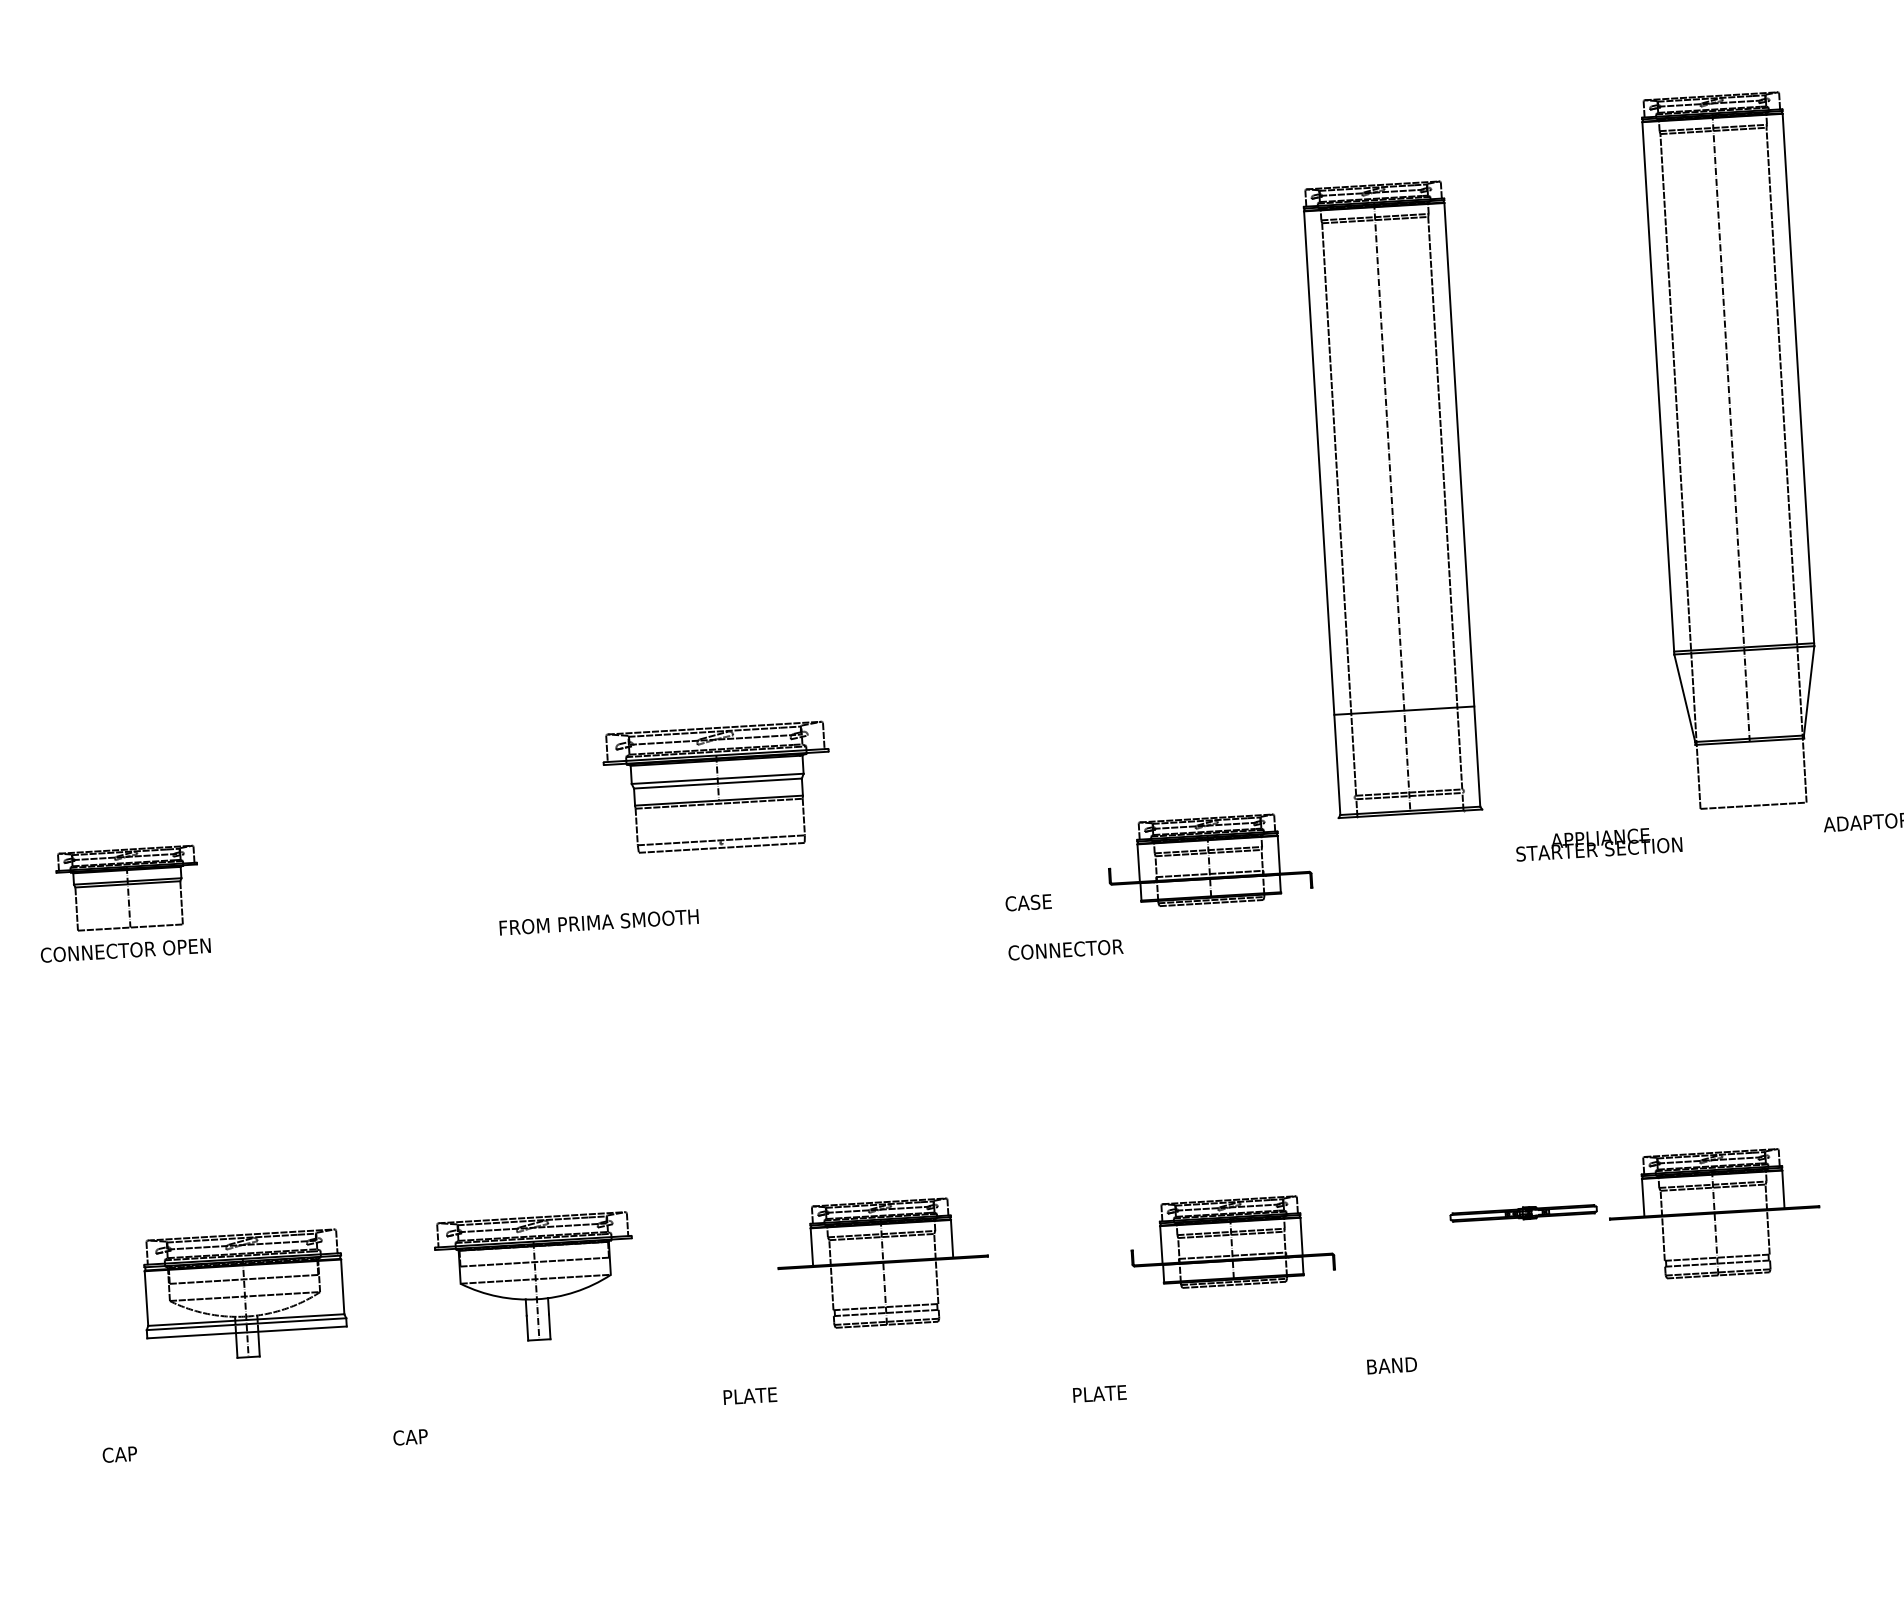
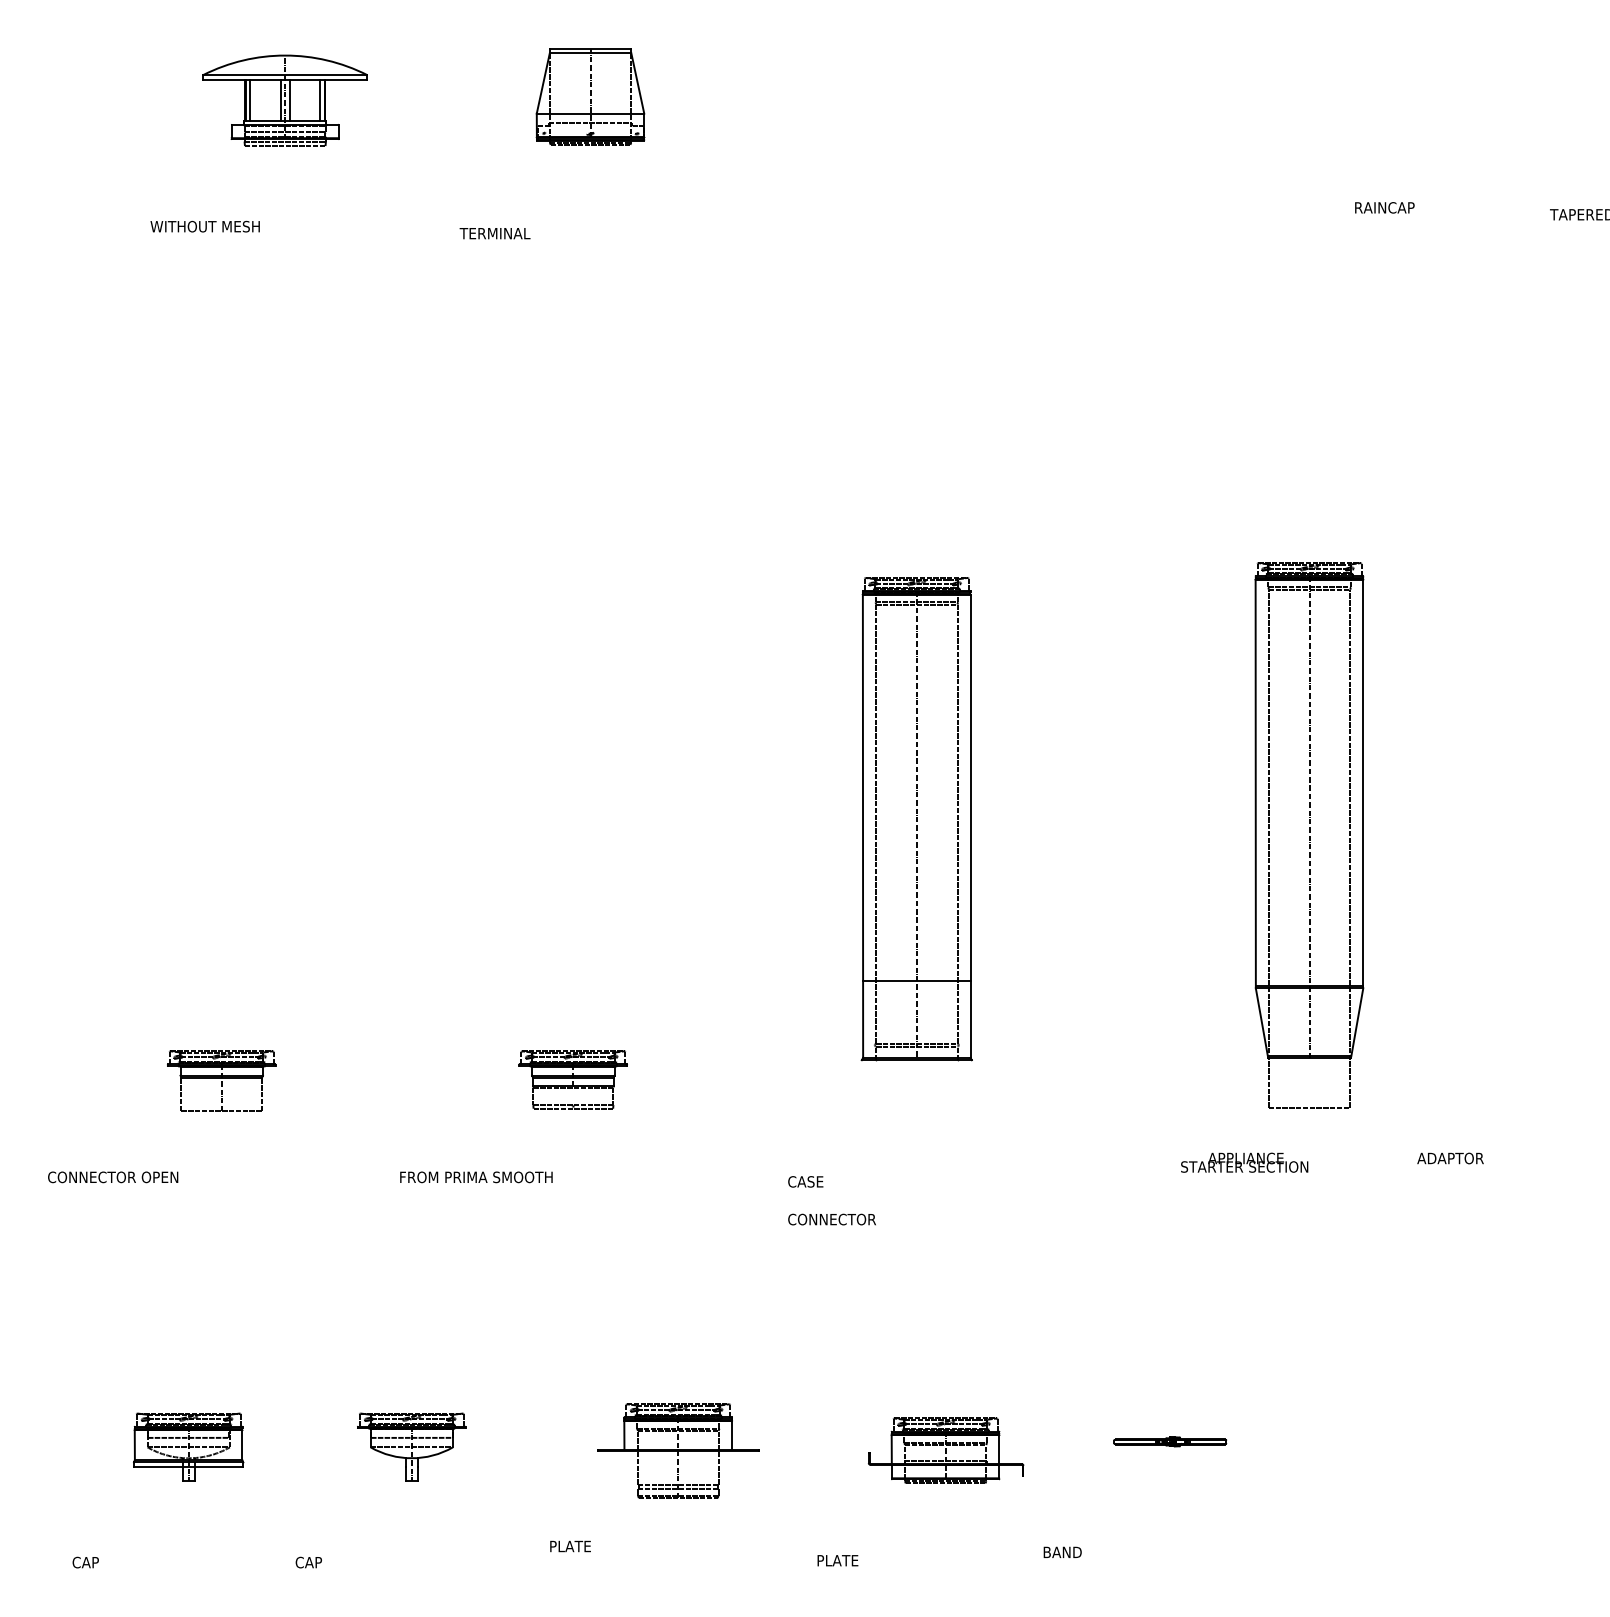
part: (1732, 451) -> (1309, 835), moved
part: (1391, 500) -> (916, 819), moved
part: (716, 787) -> (572, 1079), size x0.62
part: (1210, 860) -> (946, 1157), removed
part: (127, 887) -> (221, 1080), moved
part: (1714, 1213) -> (1316, 1450), removed
part: (535, 1278) -> (411, 1446), size x0.71
part: (244, 1295) -> (188, 1446), size x0.71

